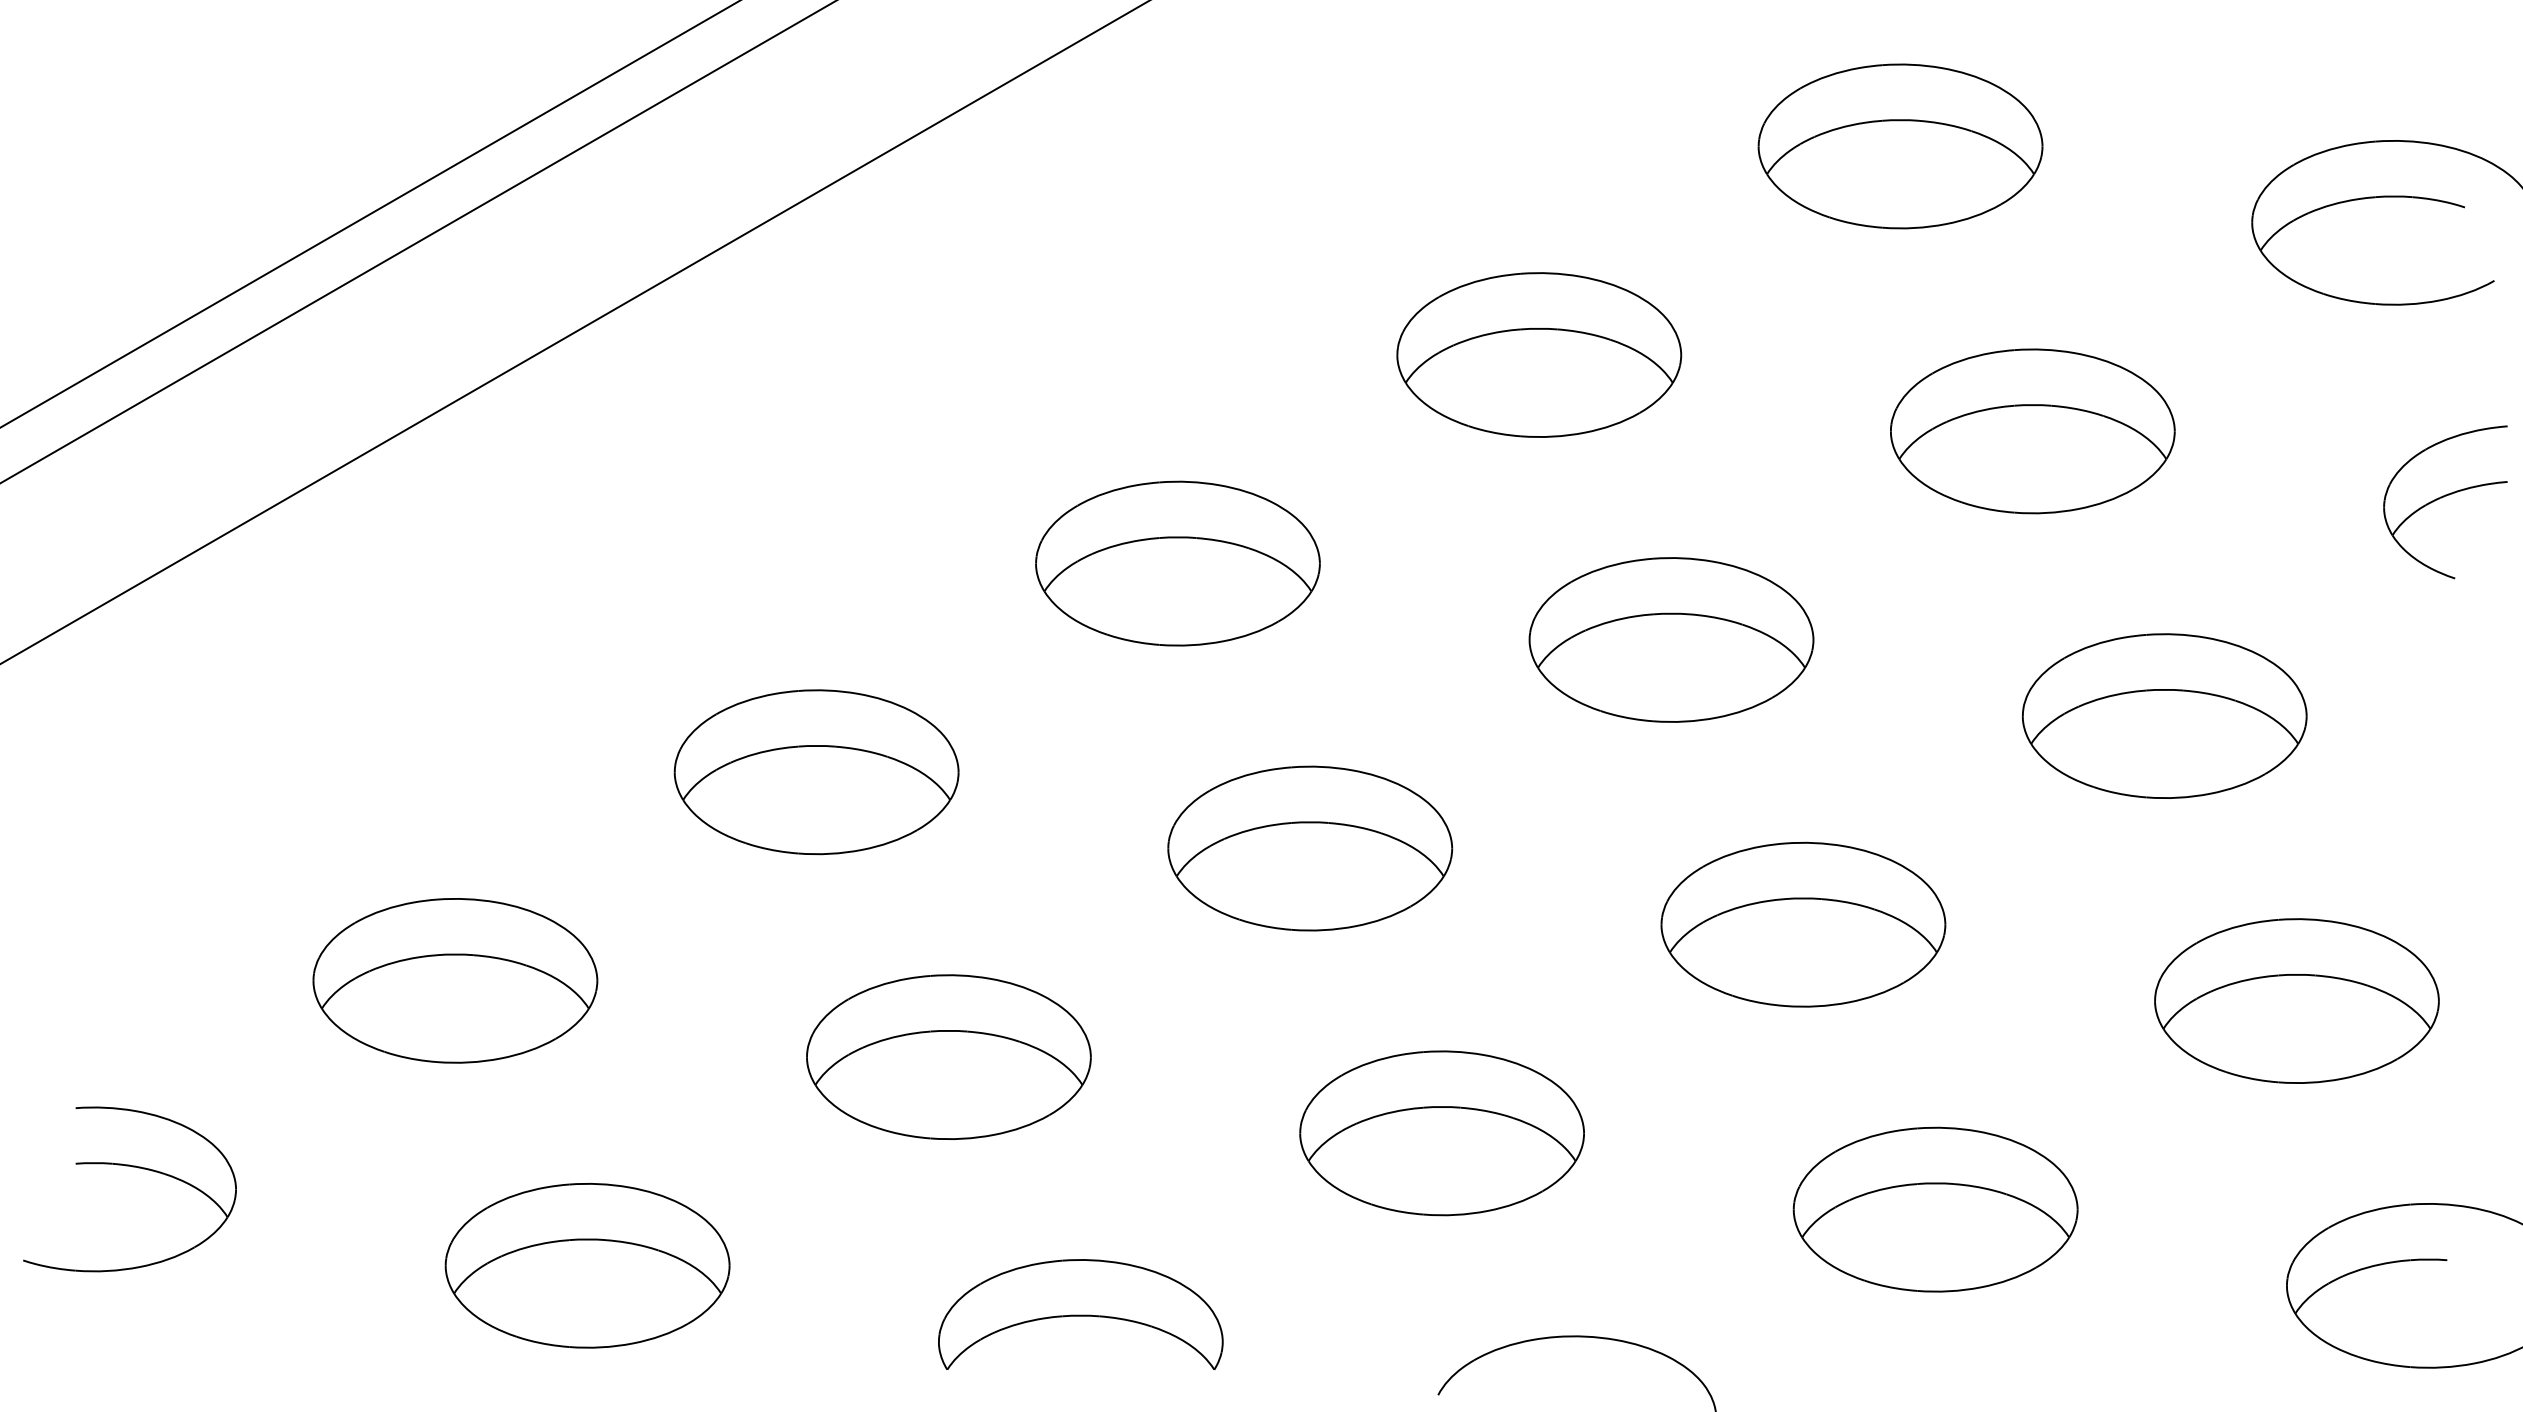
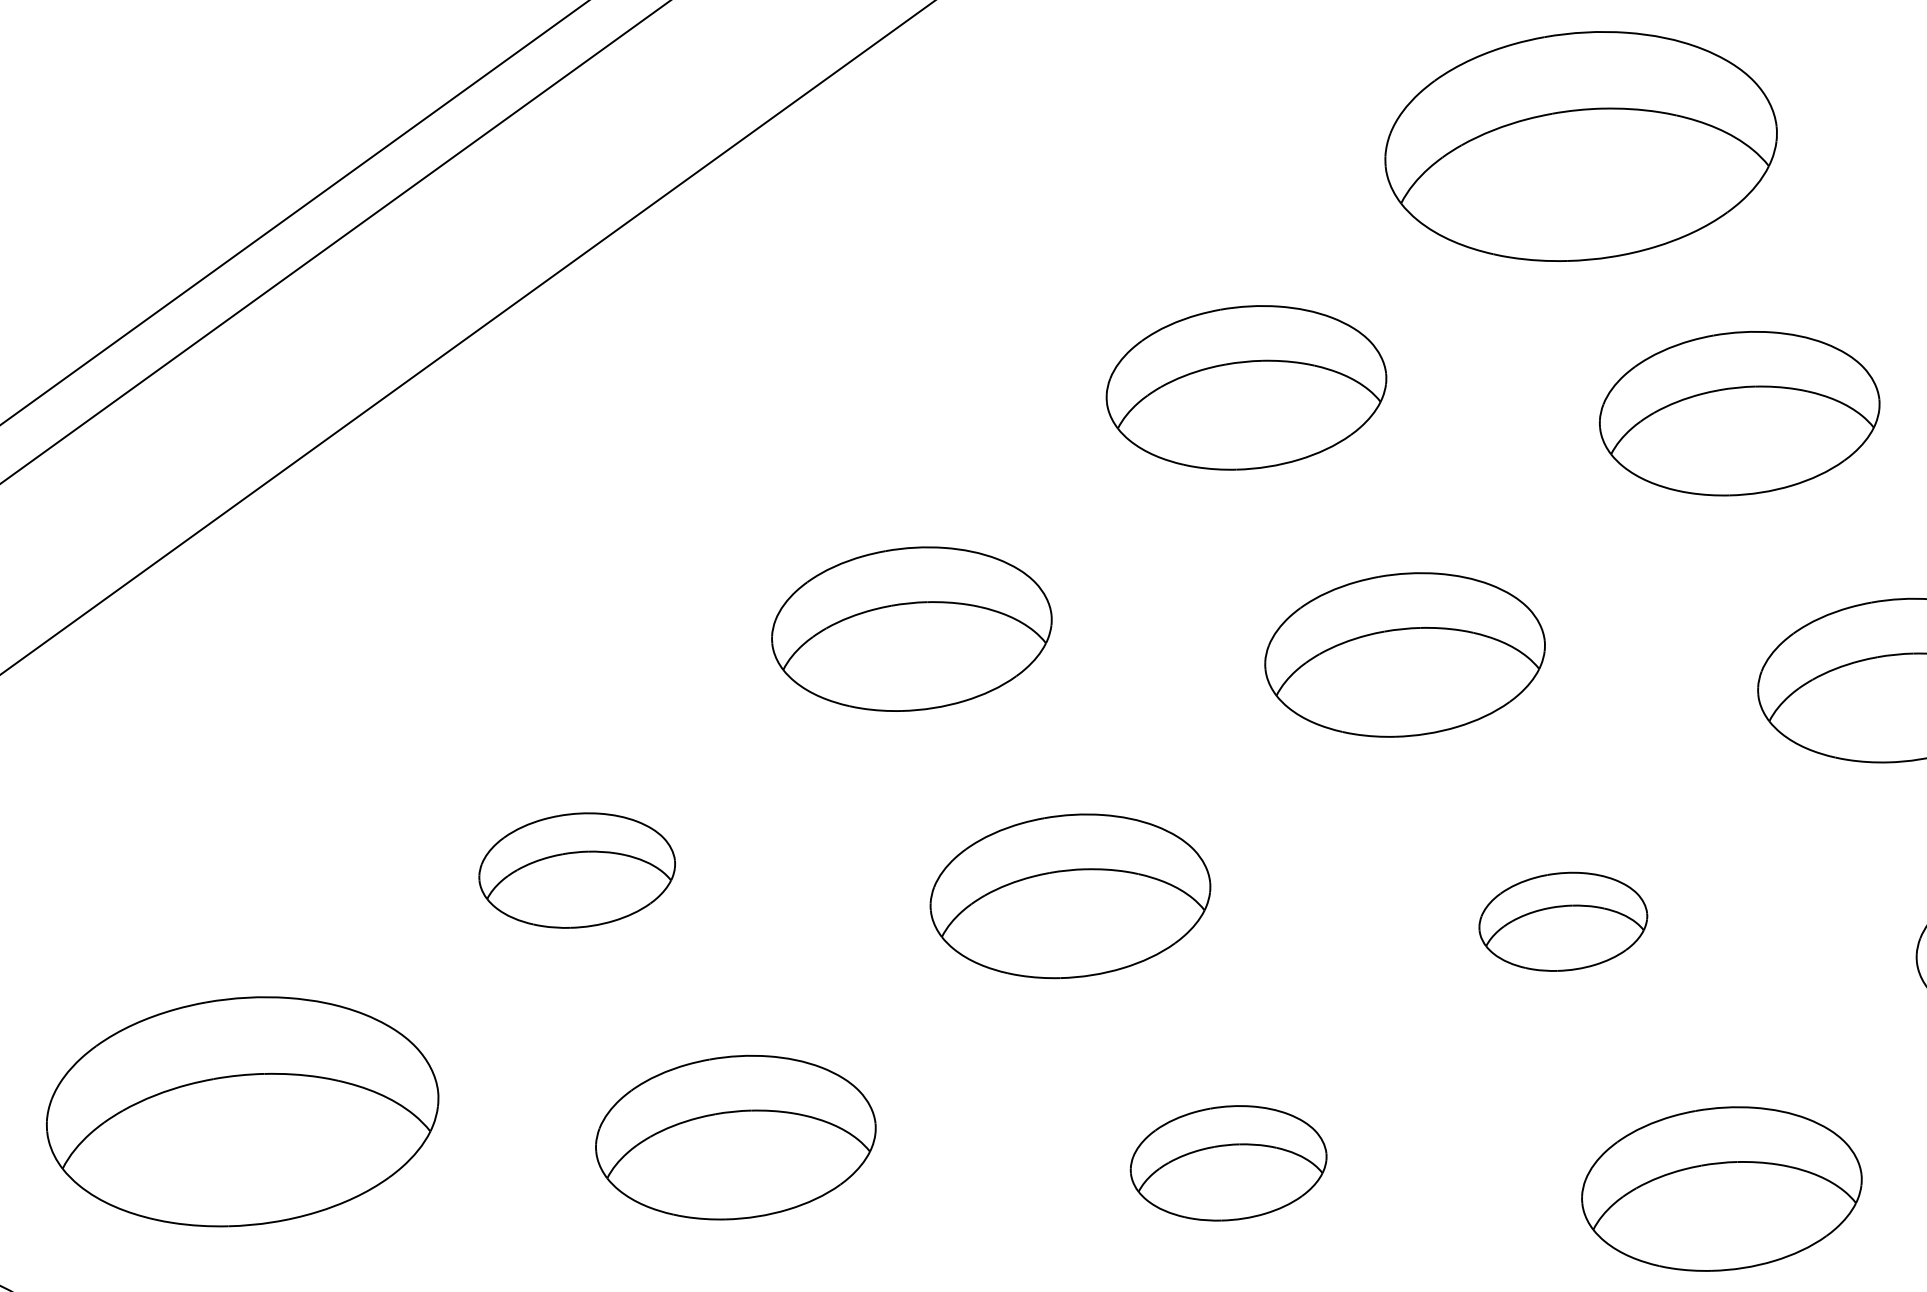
part: (1900, 146) -> (1581, 146), size x1.4
part: (816, 772) -> (577, 870), size x0.7
part: (1803, 924) -> (1563, 921), size x0.6
part: (455, 980) -> (242, 1111), size x1.4
part: (1441, 1133) -> (1228, 1163), size x0.7

